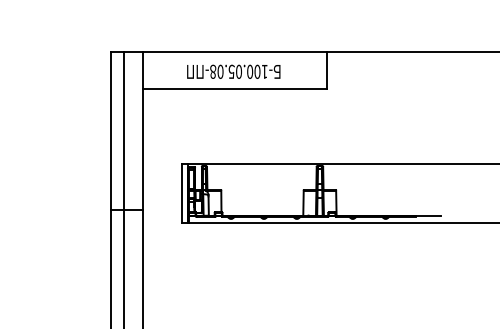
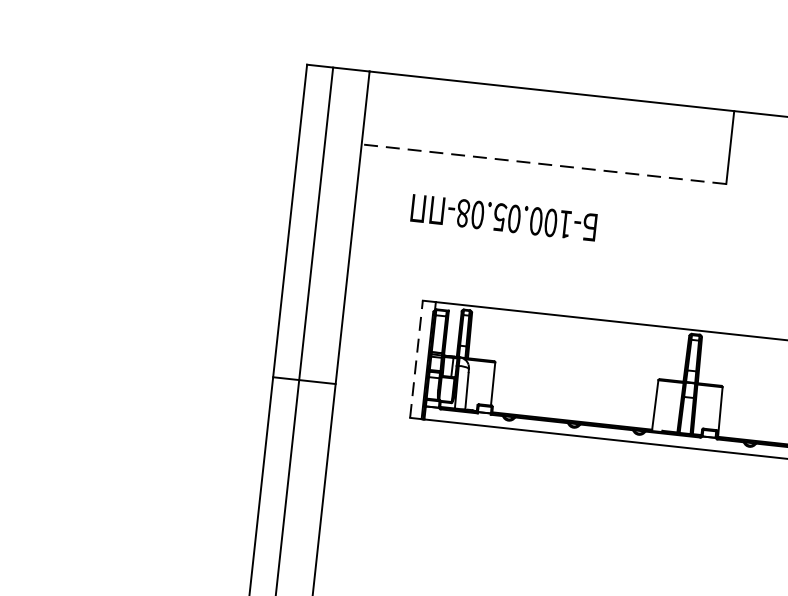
text: (233, 71) -> (503, 216), moved
line: (234, 88) -> (543, 163), solid -> dashed
line: (181, 193) -> (415, 359), solid -> dashed

